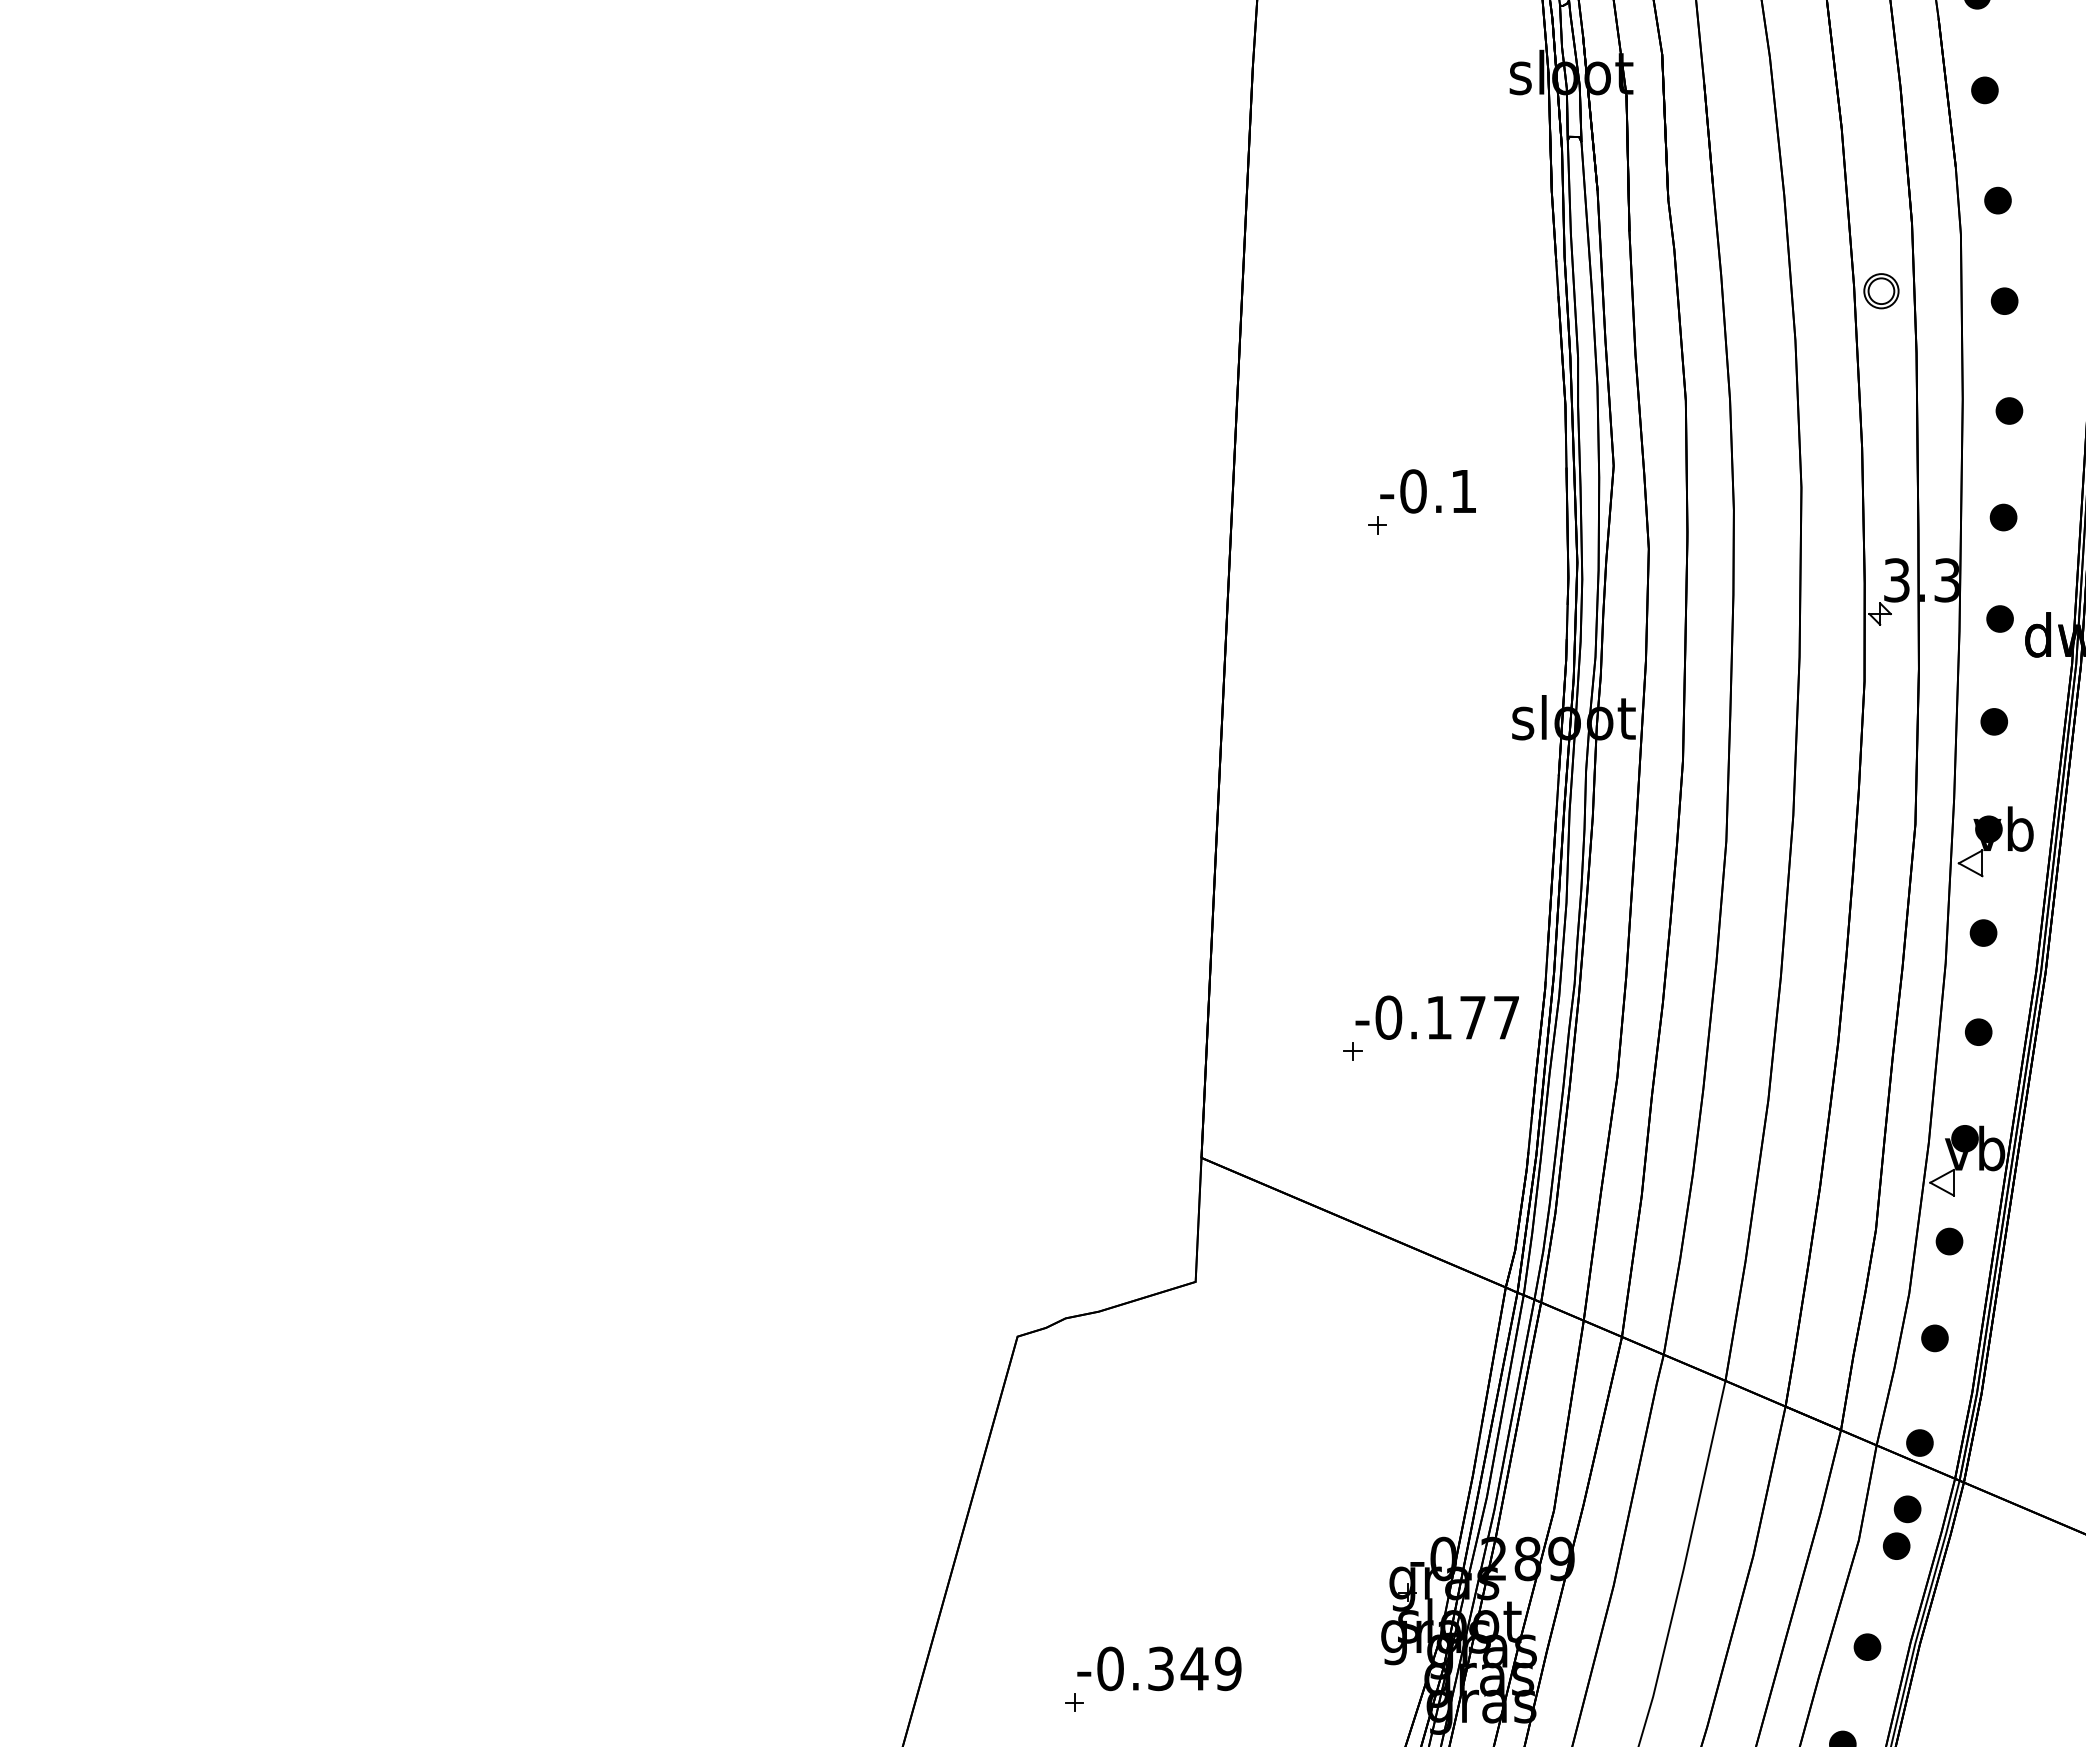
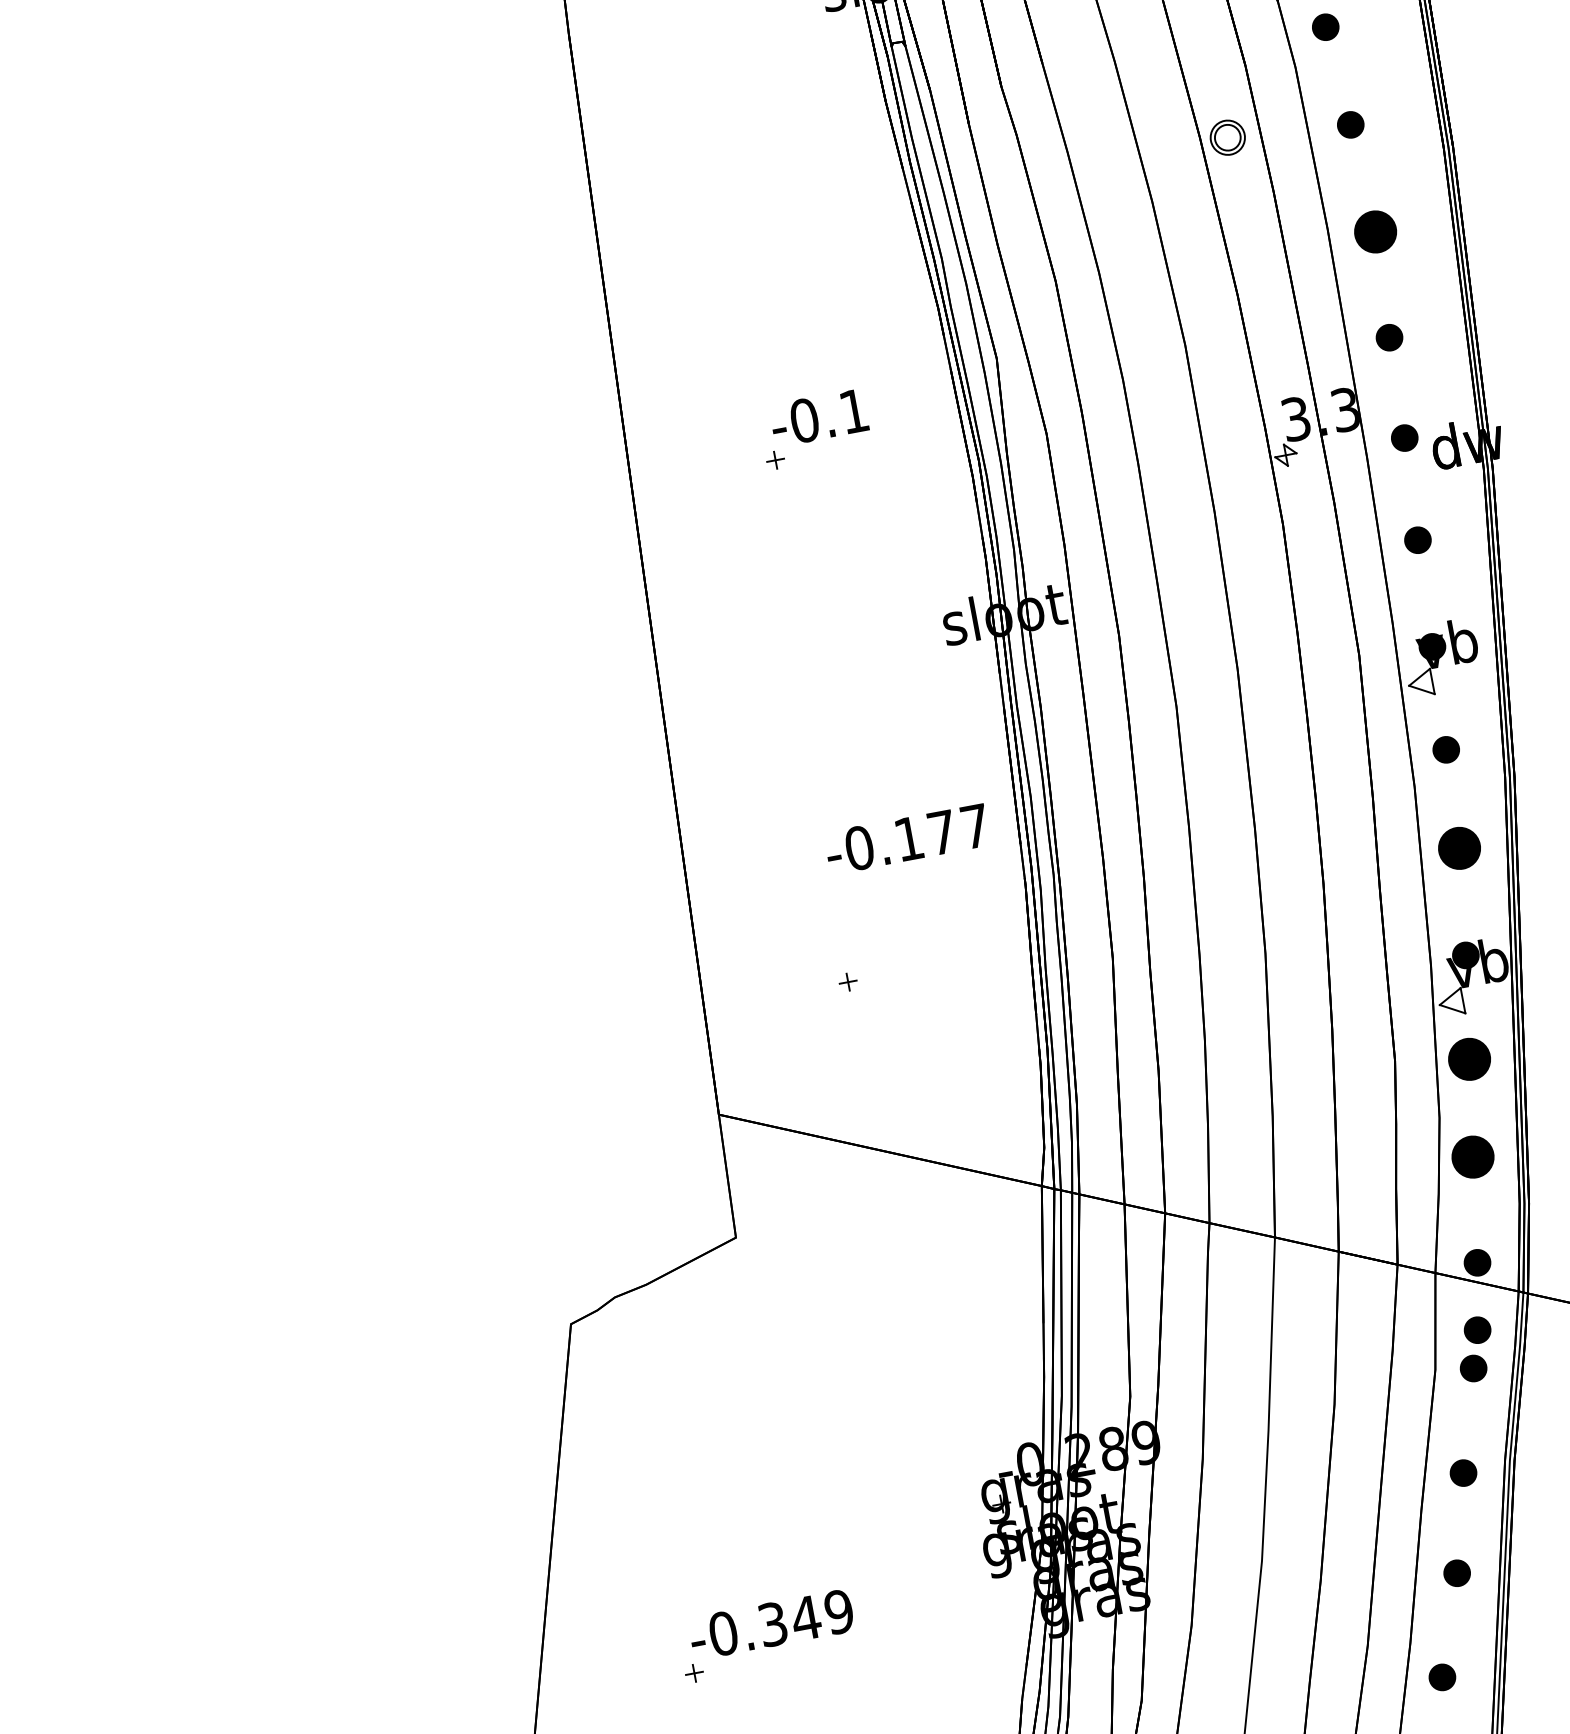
part: (2009, 410) -> (1375, 231), size x1.6
text: (1436, 1017) -> (906, 839), moved
part: (1978, 1031) -> (1459, 847), size x1.6
part: (1949, 1241) -> (1469, 1059), size x1.6
part: (1934, 1338) -> (1472, 1157), size x1.6

